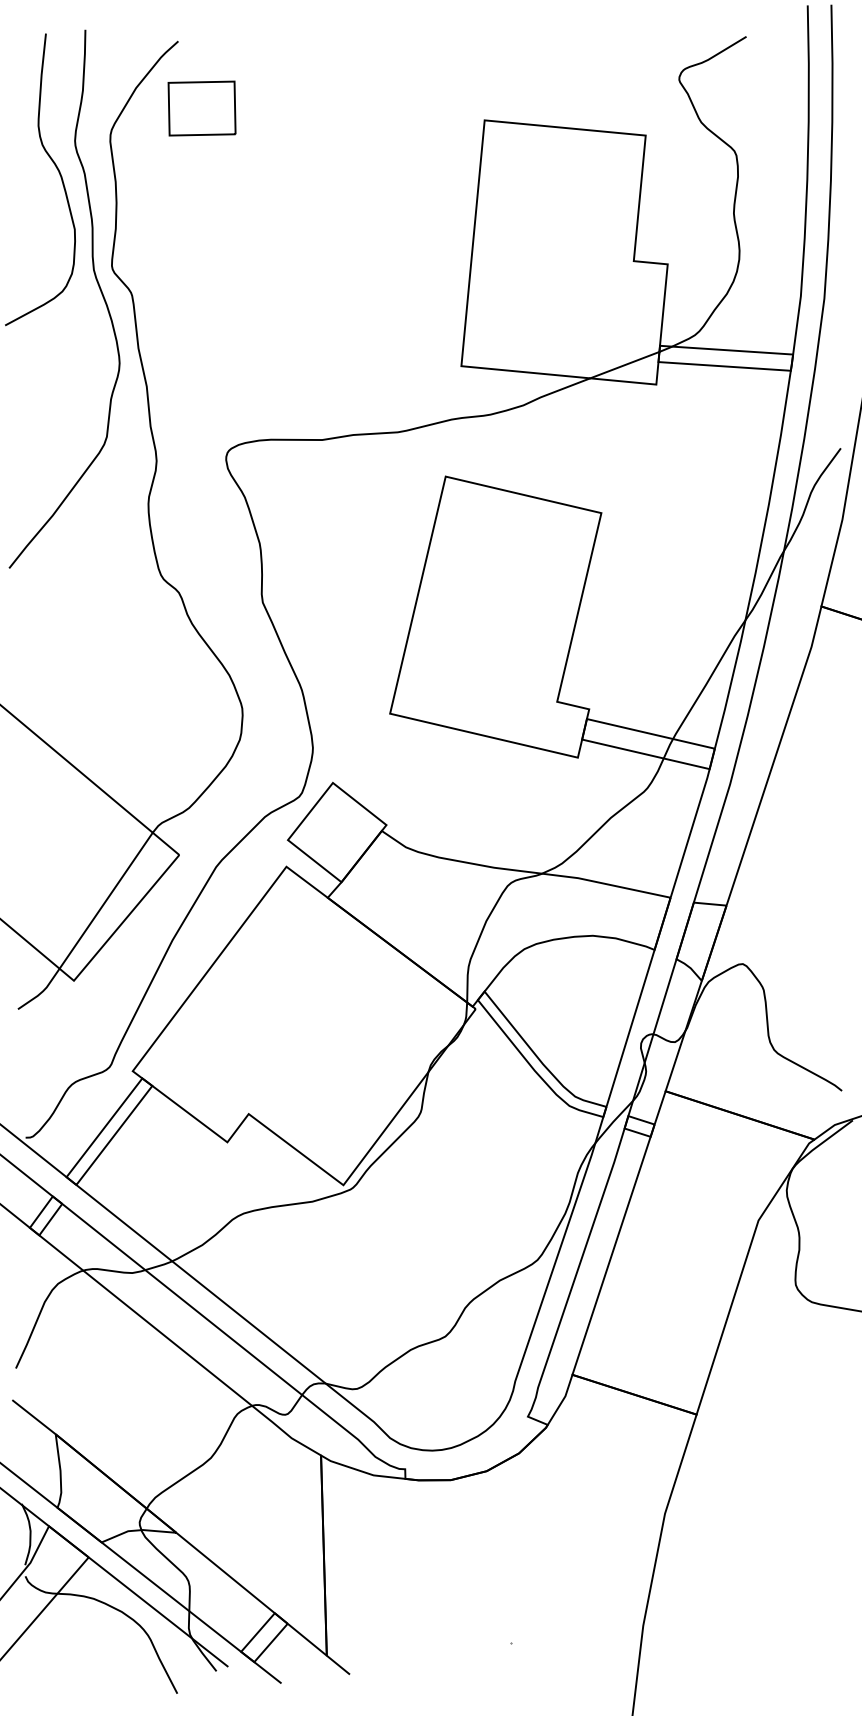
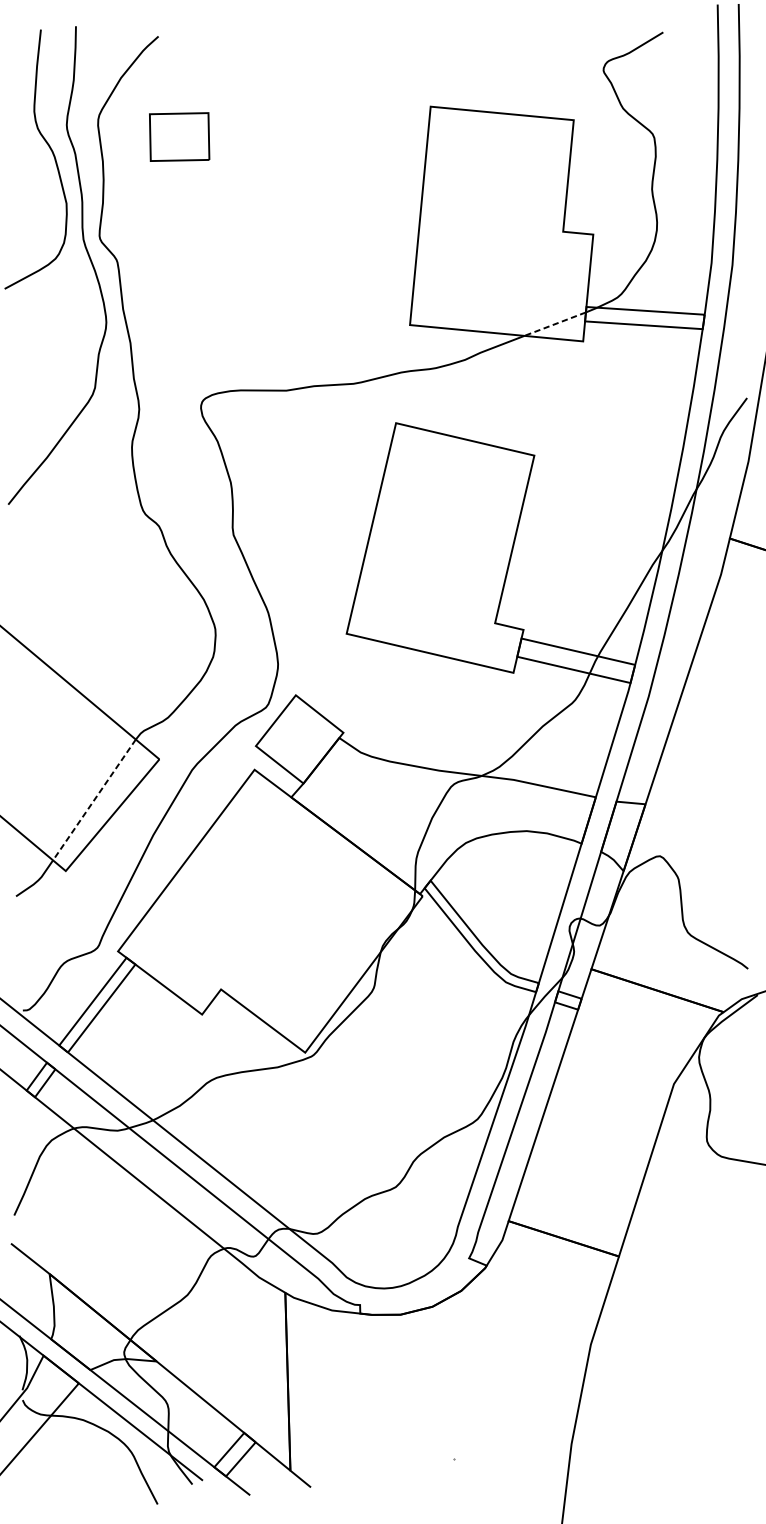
part: (201, 108) -> (179, 137), moved
line: (624, 365) -> (554, 324), solid -> dashed
line: (105, 901) -> (93, 800), solid -> dashed

